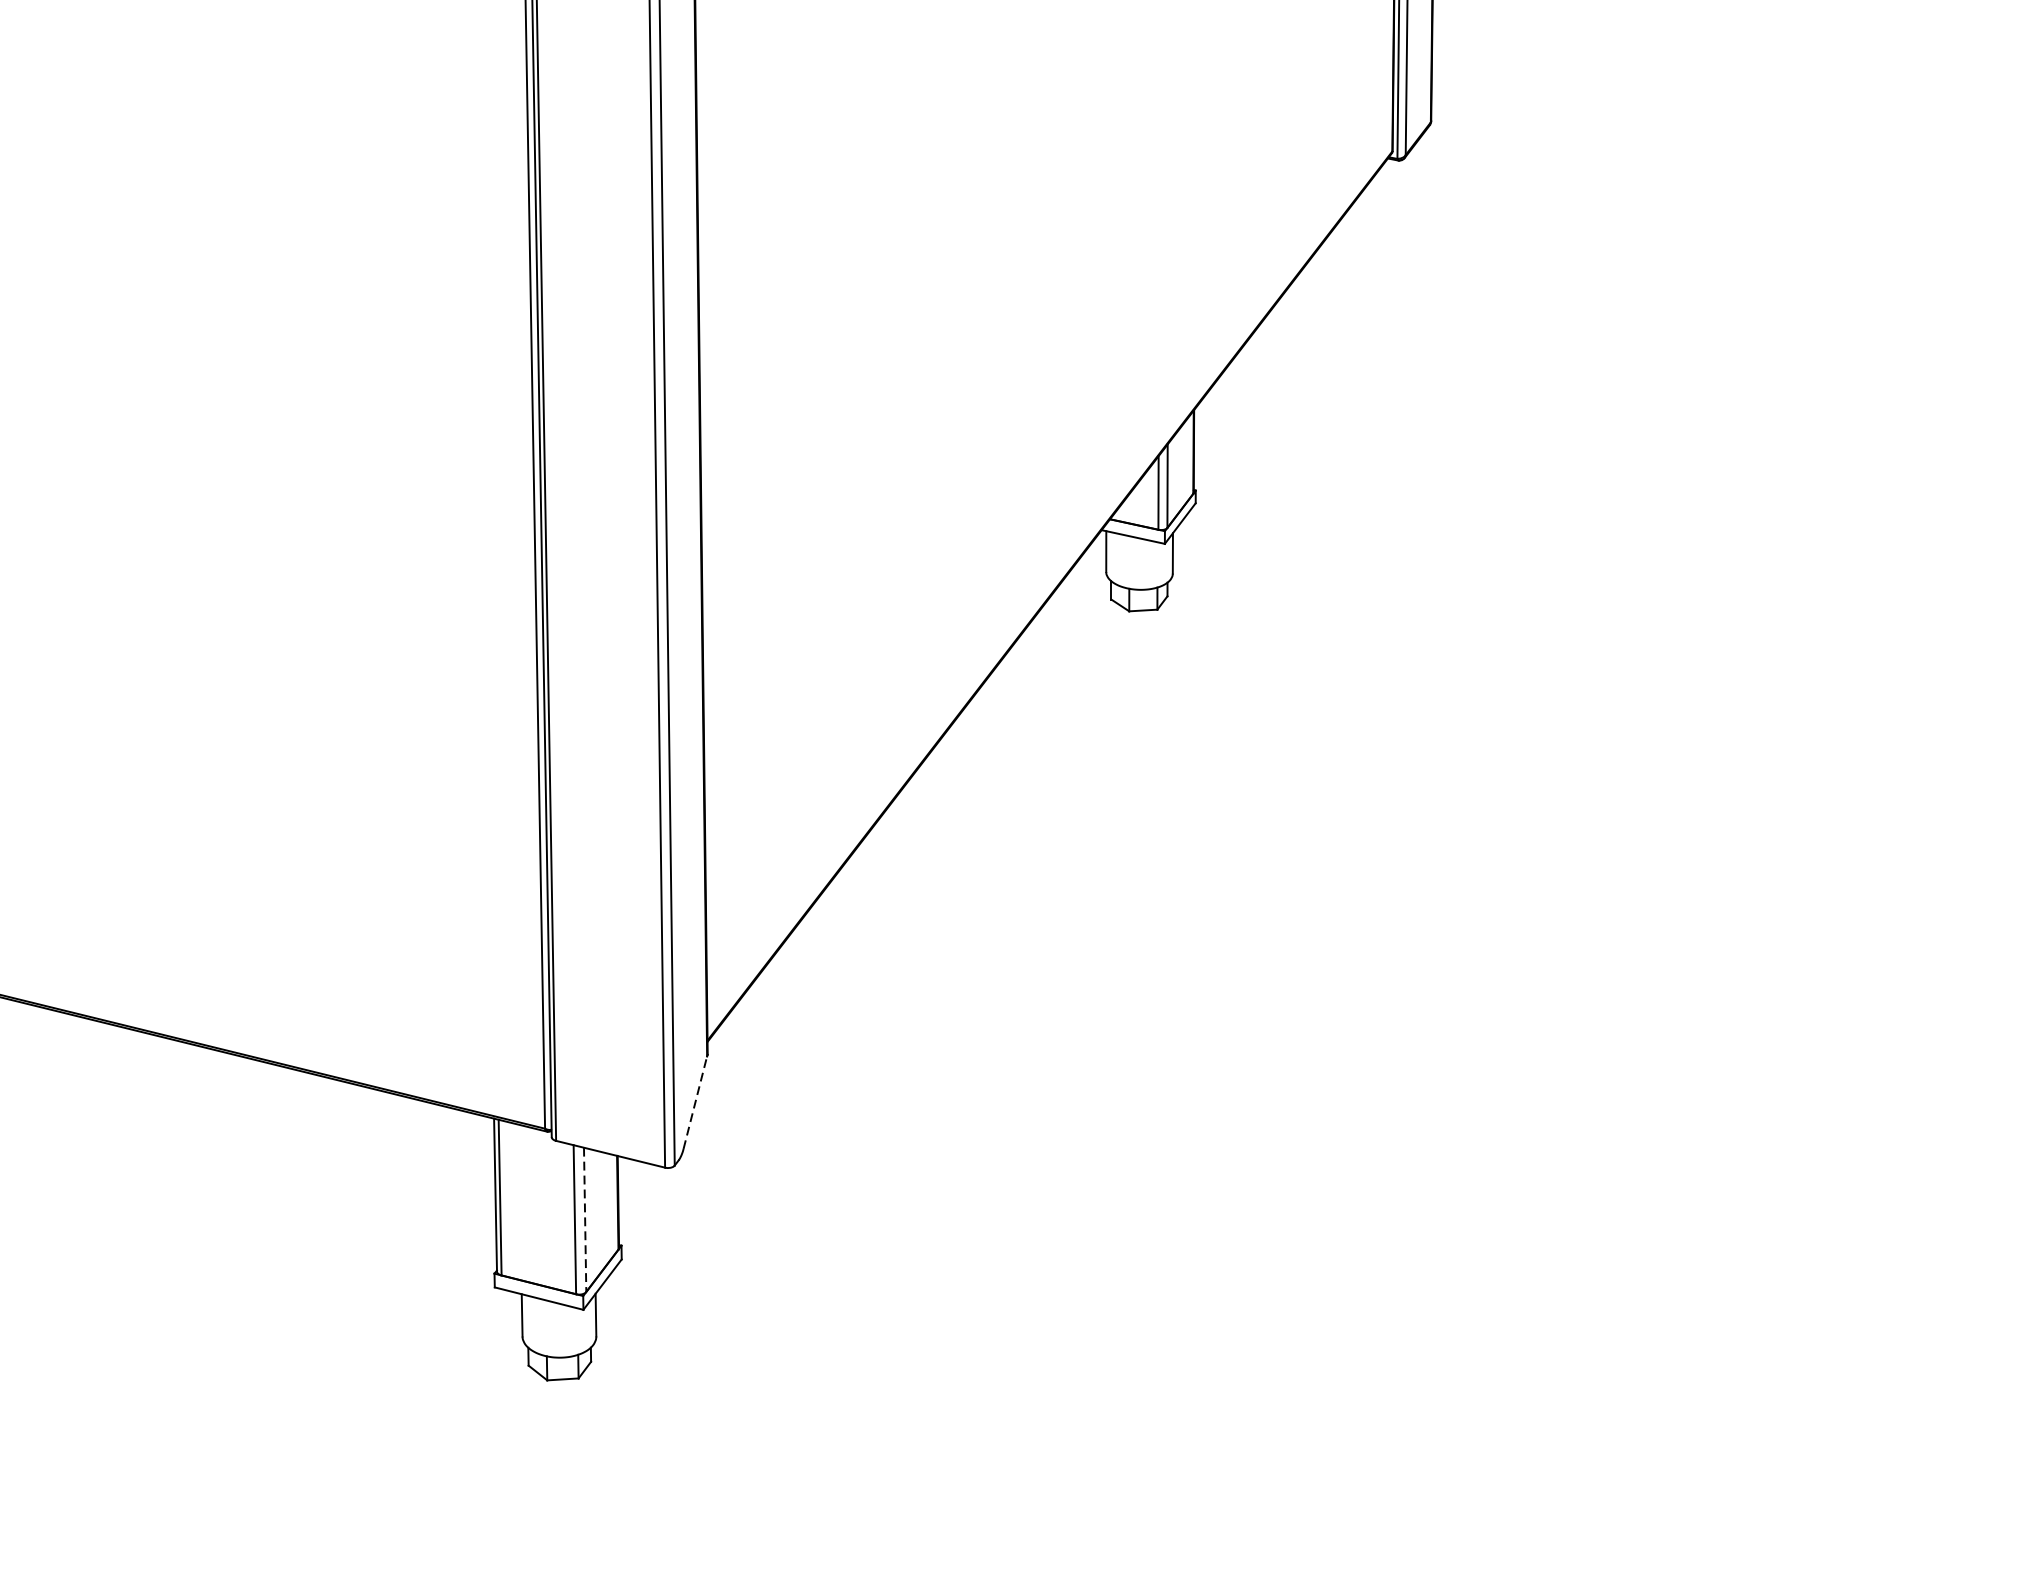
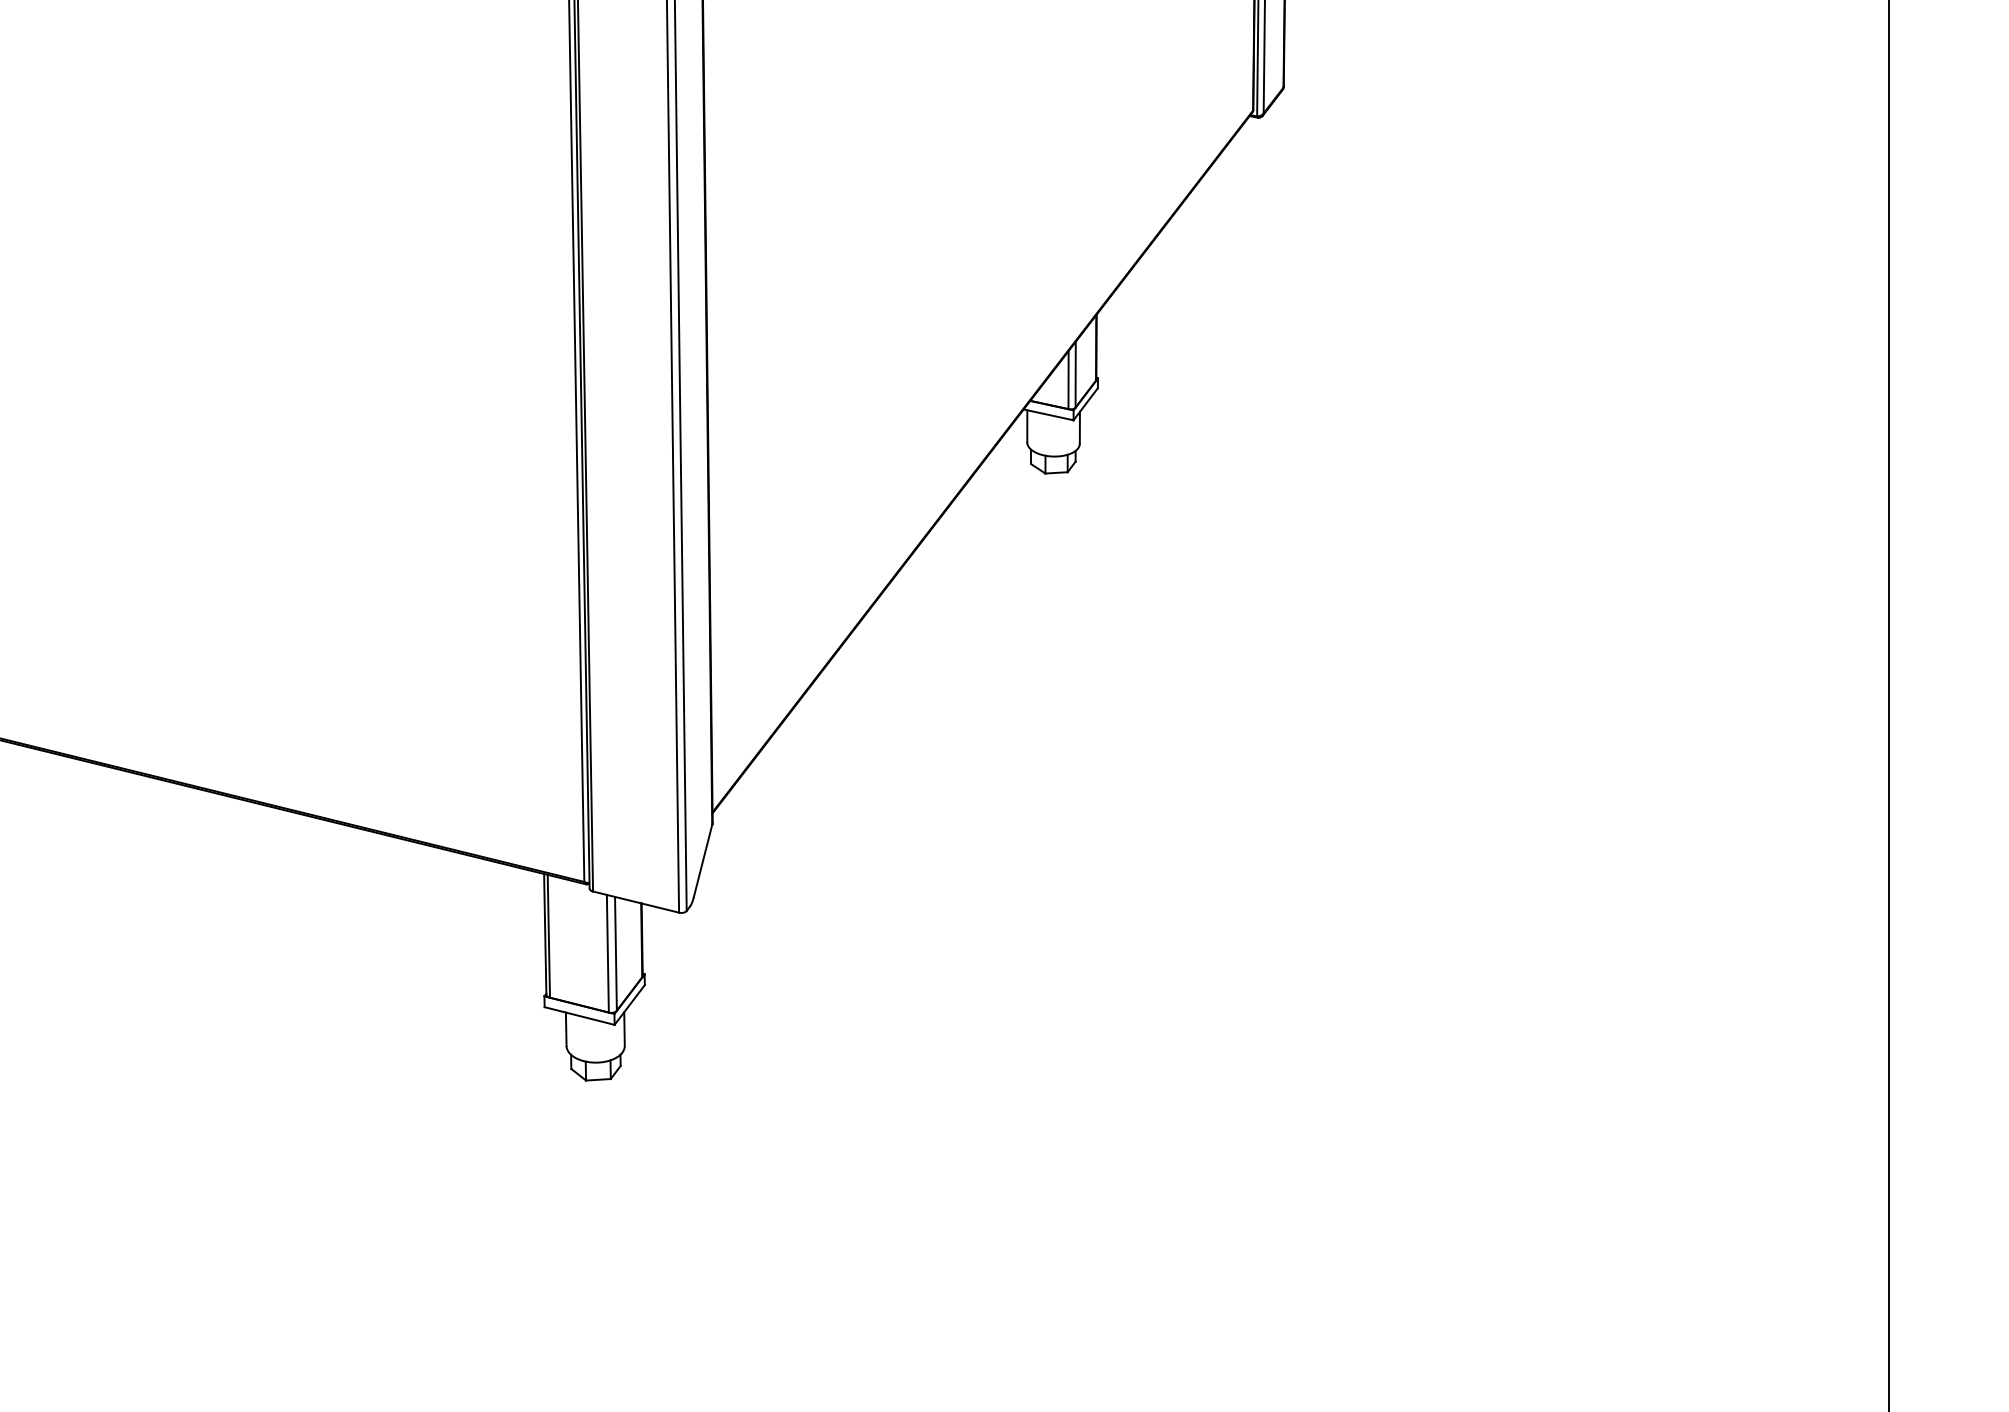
line: (694, 1102) -> (702, 861), dashed -> solid
line: (584, 1219) -> (615, 953), dashed -> solid

